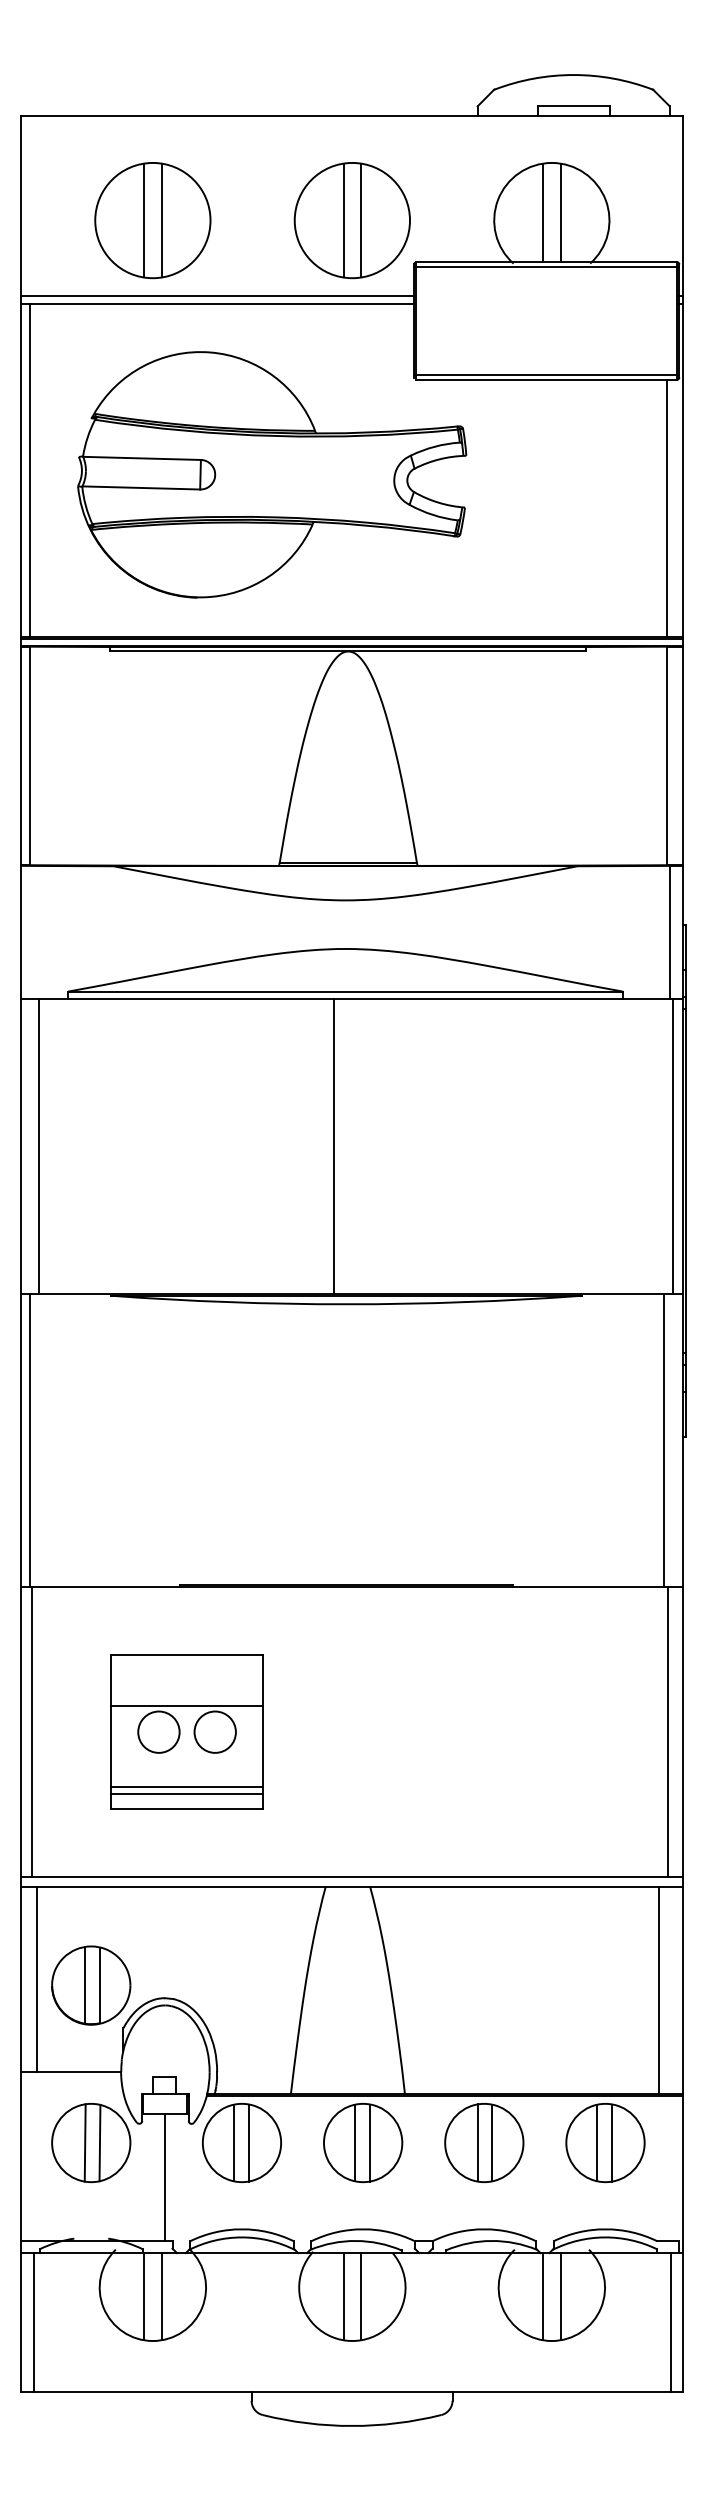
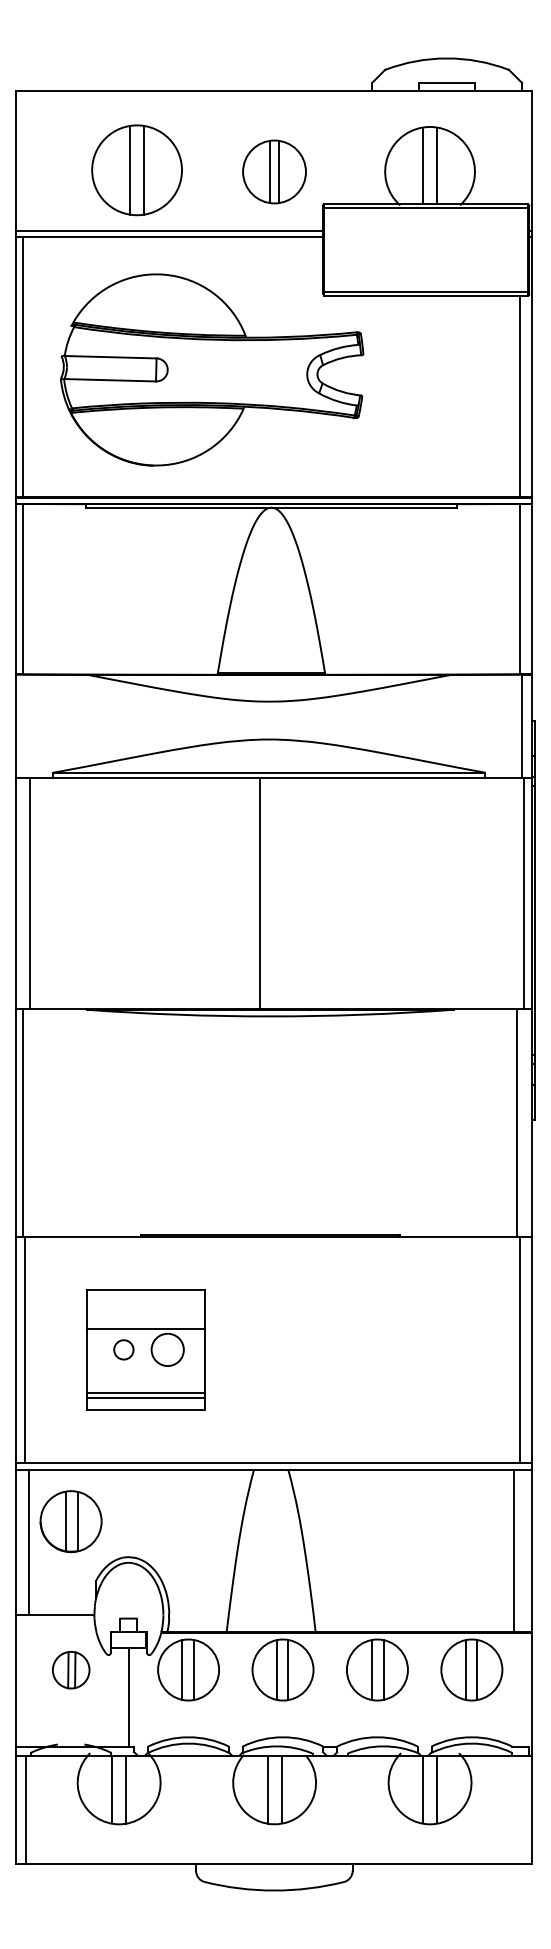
part: (152, 220) -> (136, 170), moved
part: (351, 220) -> (273, 171), size x0.7
circle: (158, 1731) -> (123, 1349), size x0.6
part: (91, 1985) -> (71, 1521), moved
part: (91, 2143) -> (71, 1670), size x0.6
line: (671, 2322) -> (523, 1809), removed

